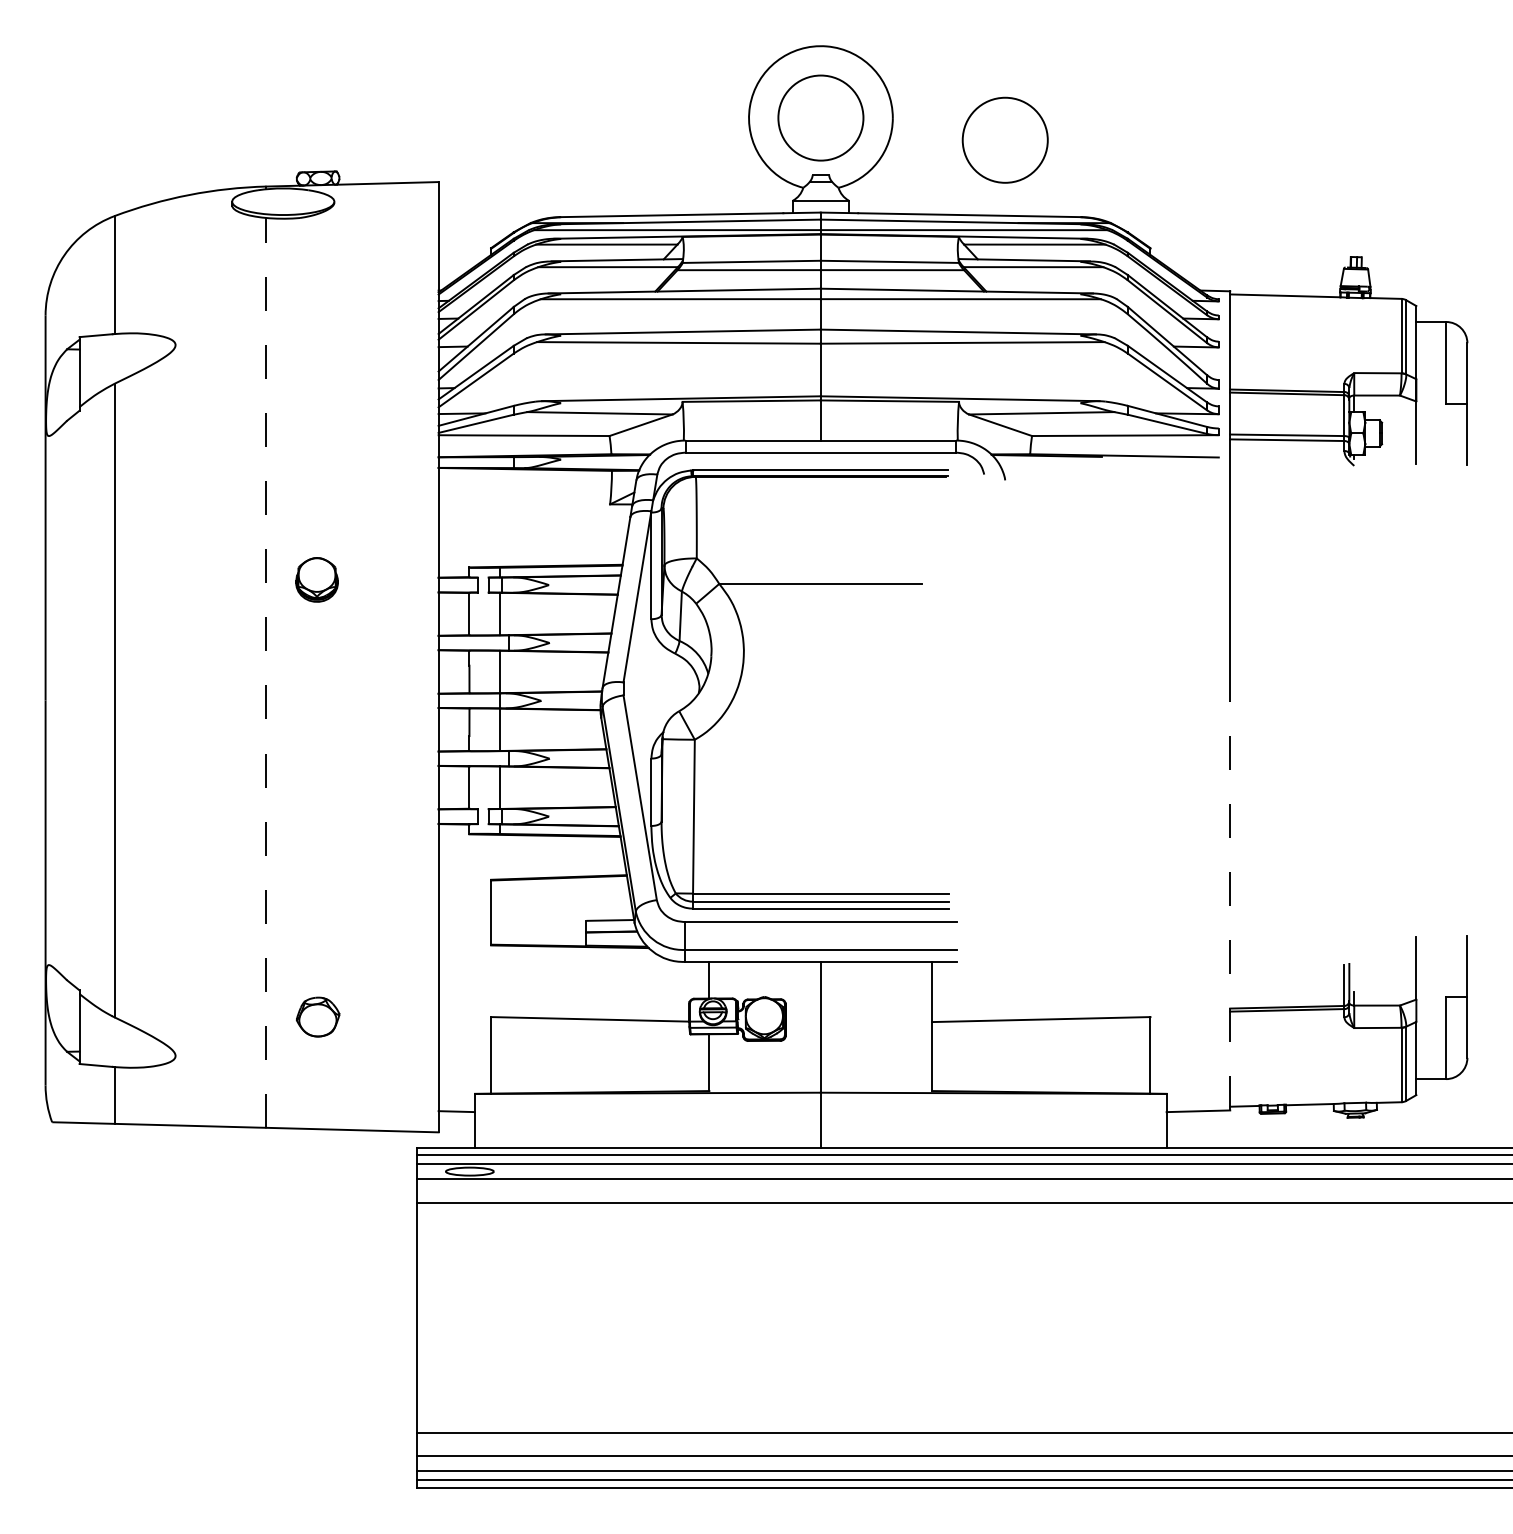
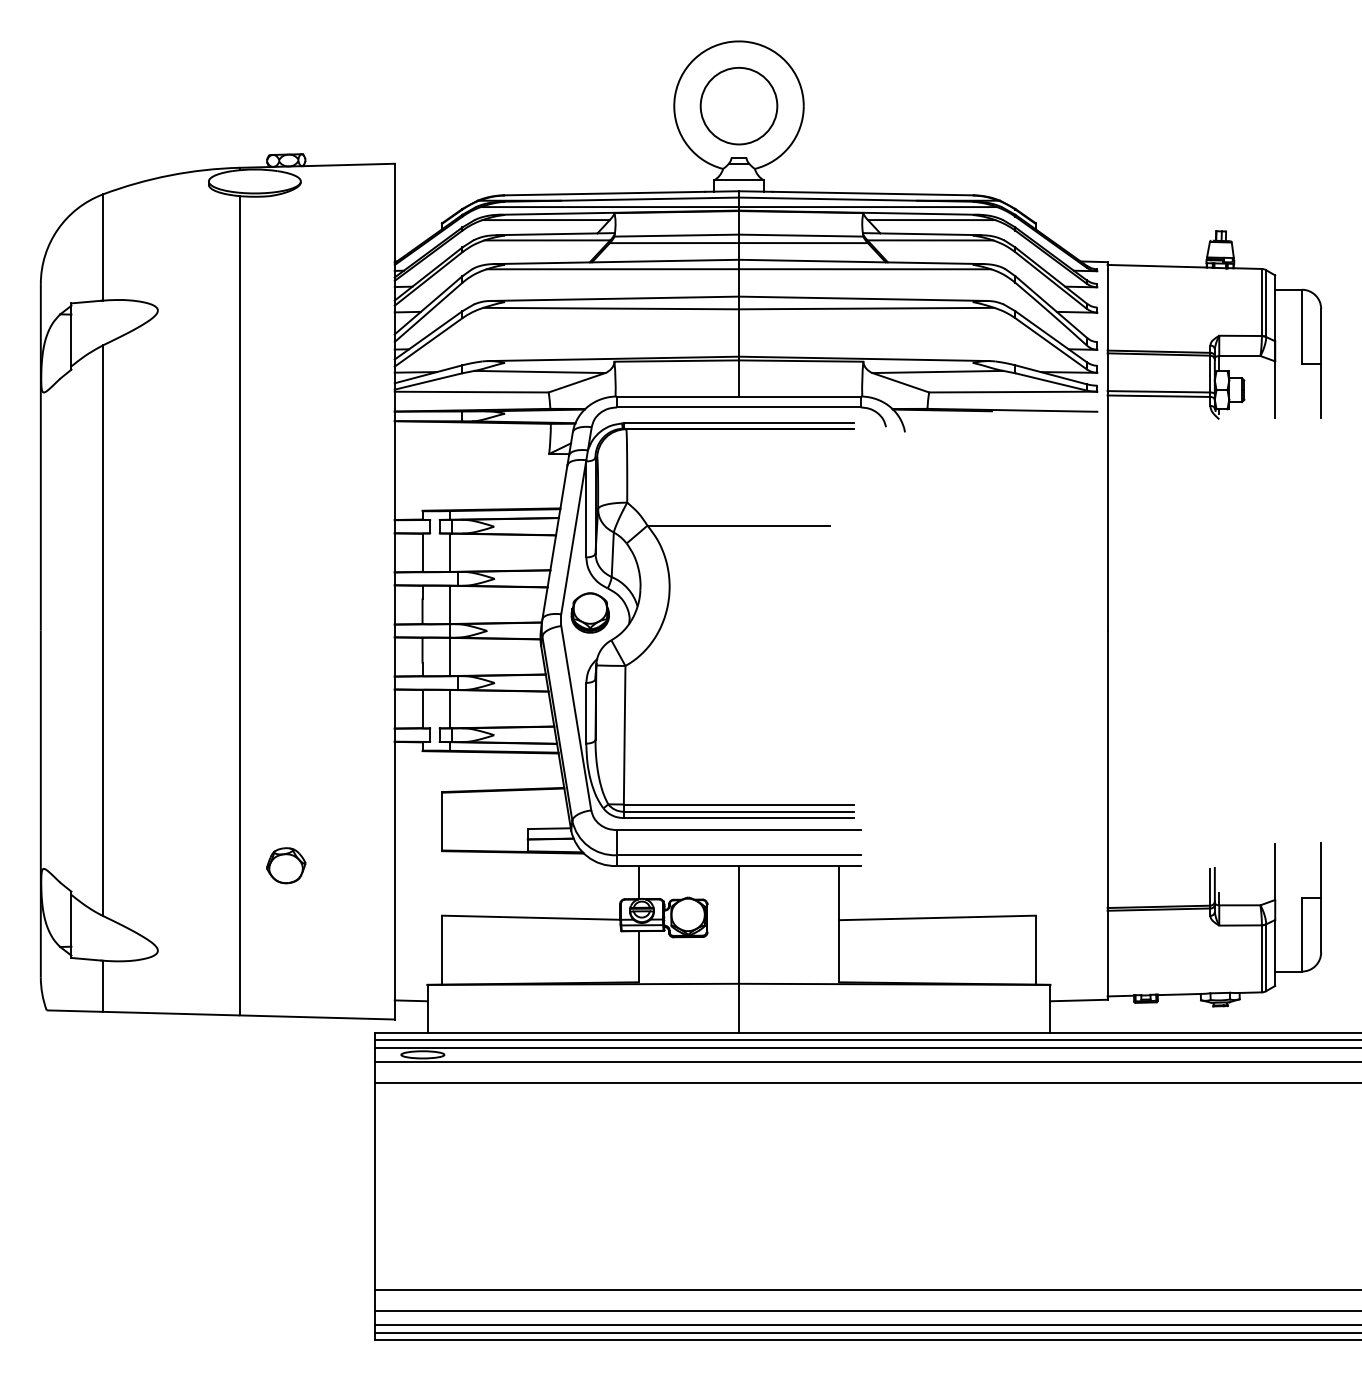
circle: (1004, 140) -> (904, 126), removed
part: (316, 579) -> (589, 612), moved
line: (266, 672) -> (239, 605), dashed -> solid
line: (1230, 904) -> (1107, 814), dashed -> solid
part: (318, 1016) -> (286, 865), moved

